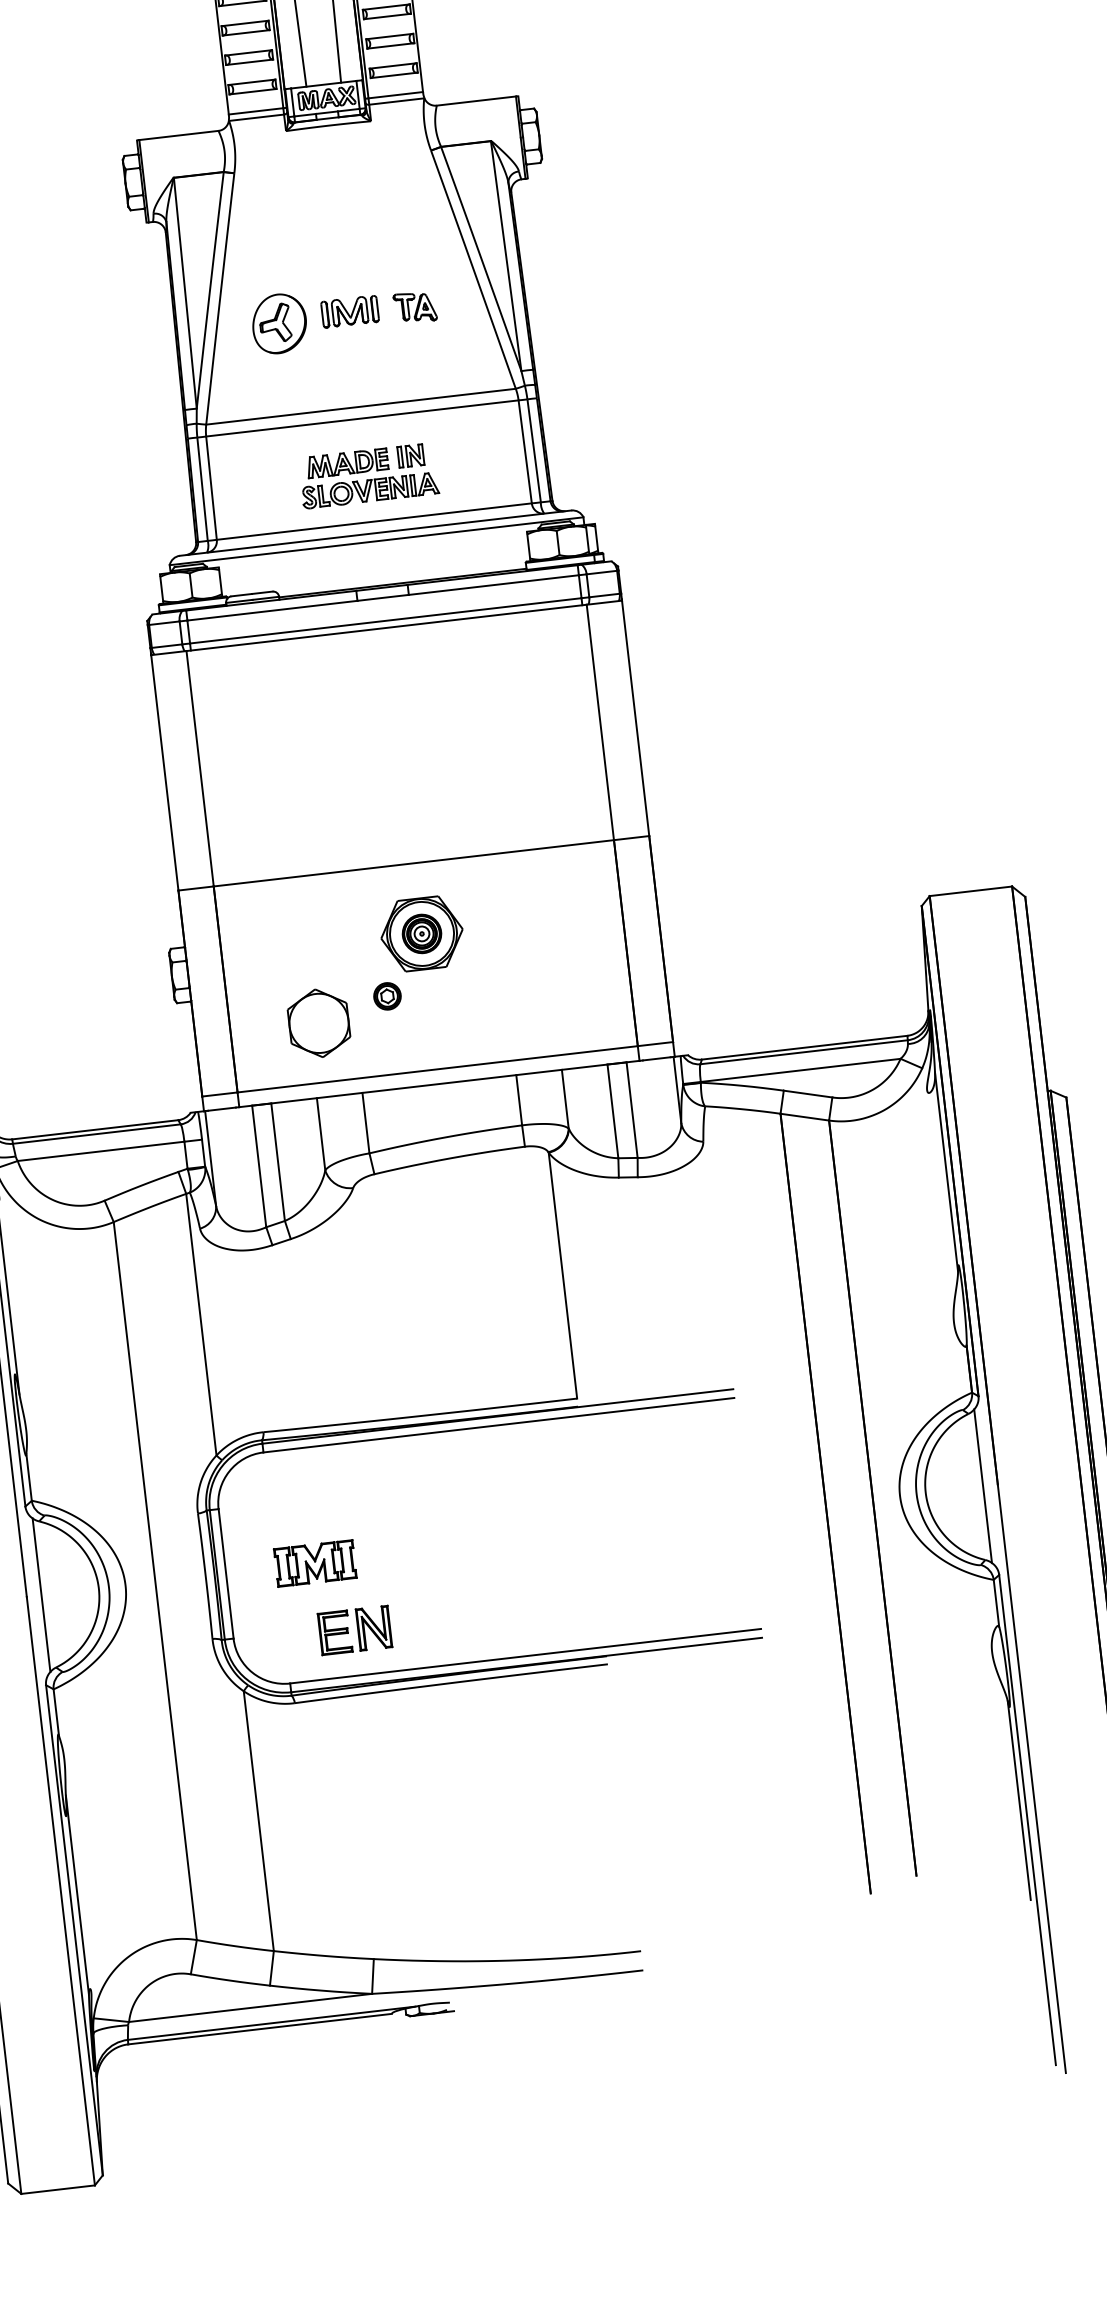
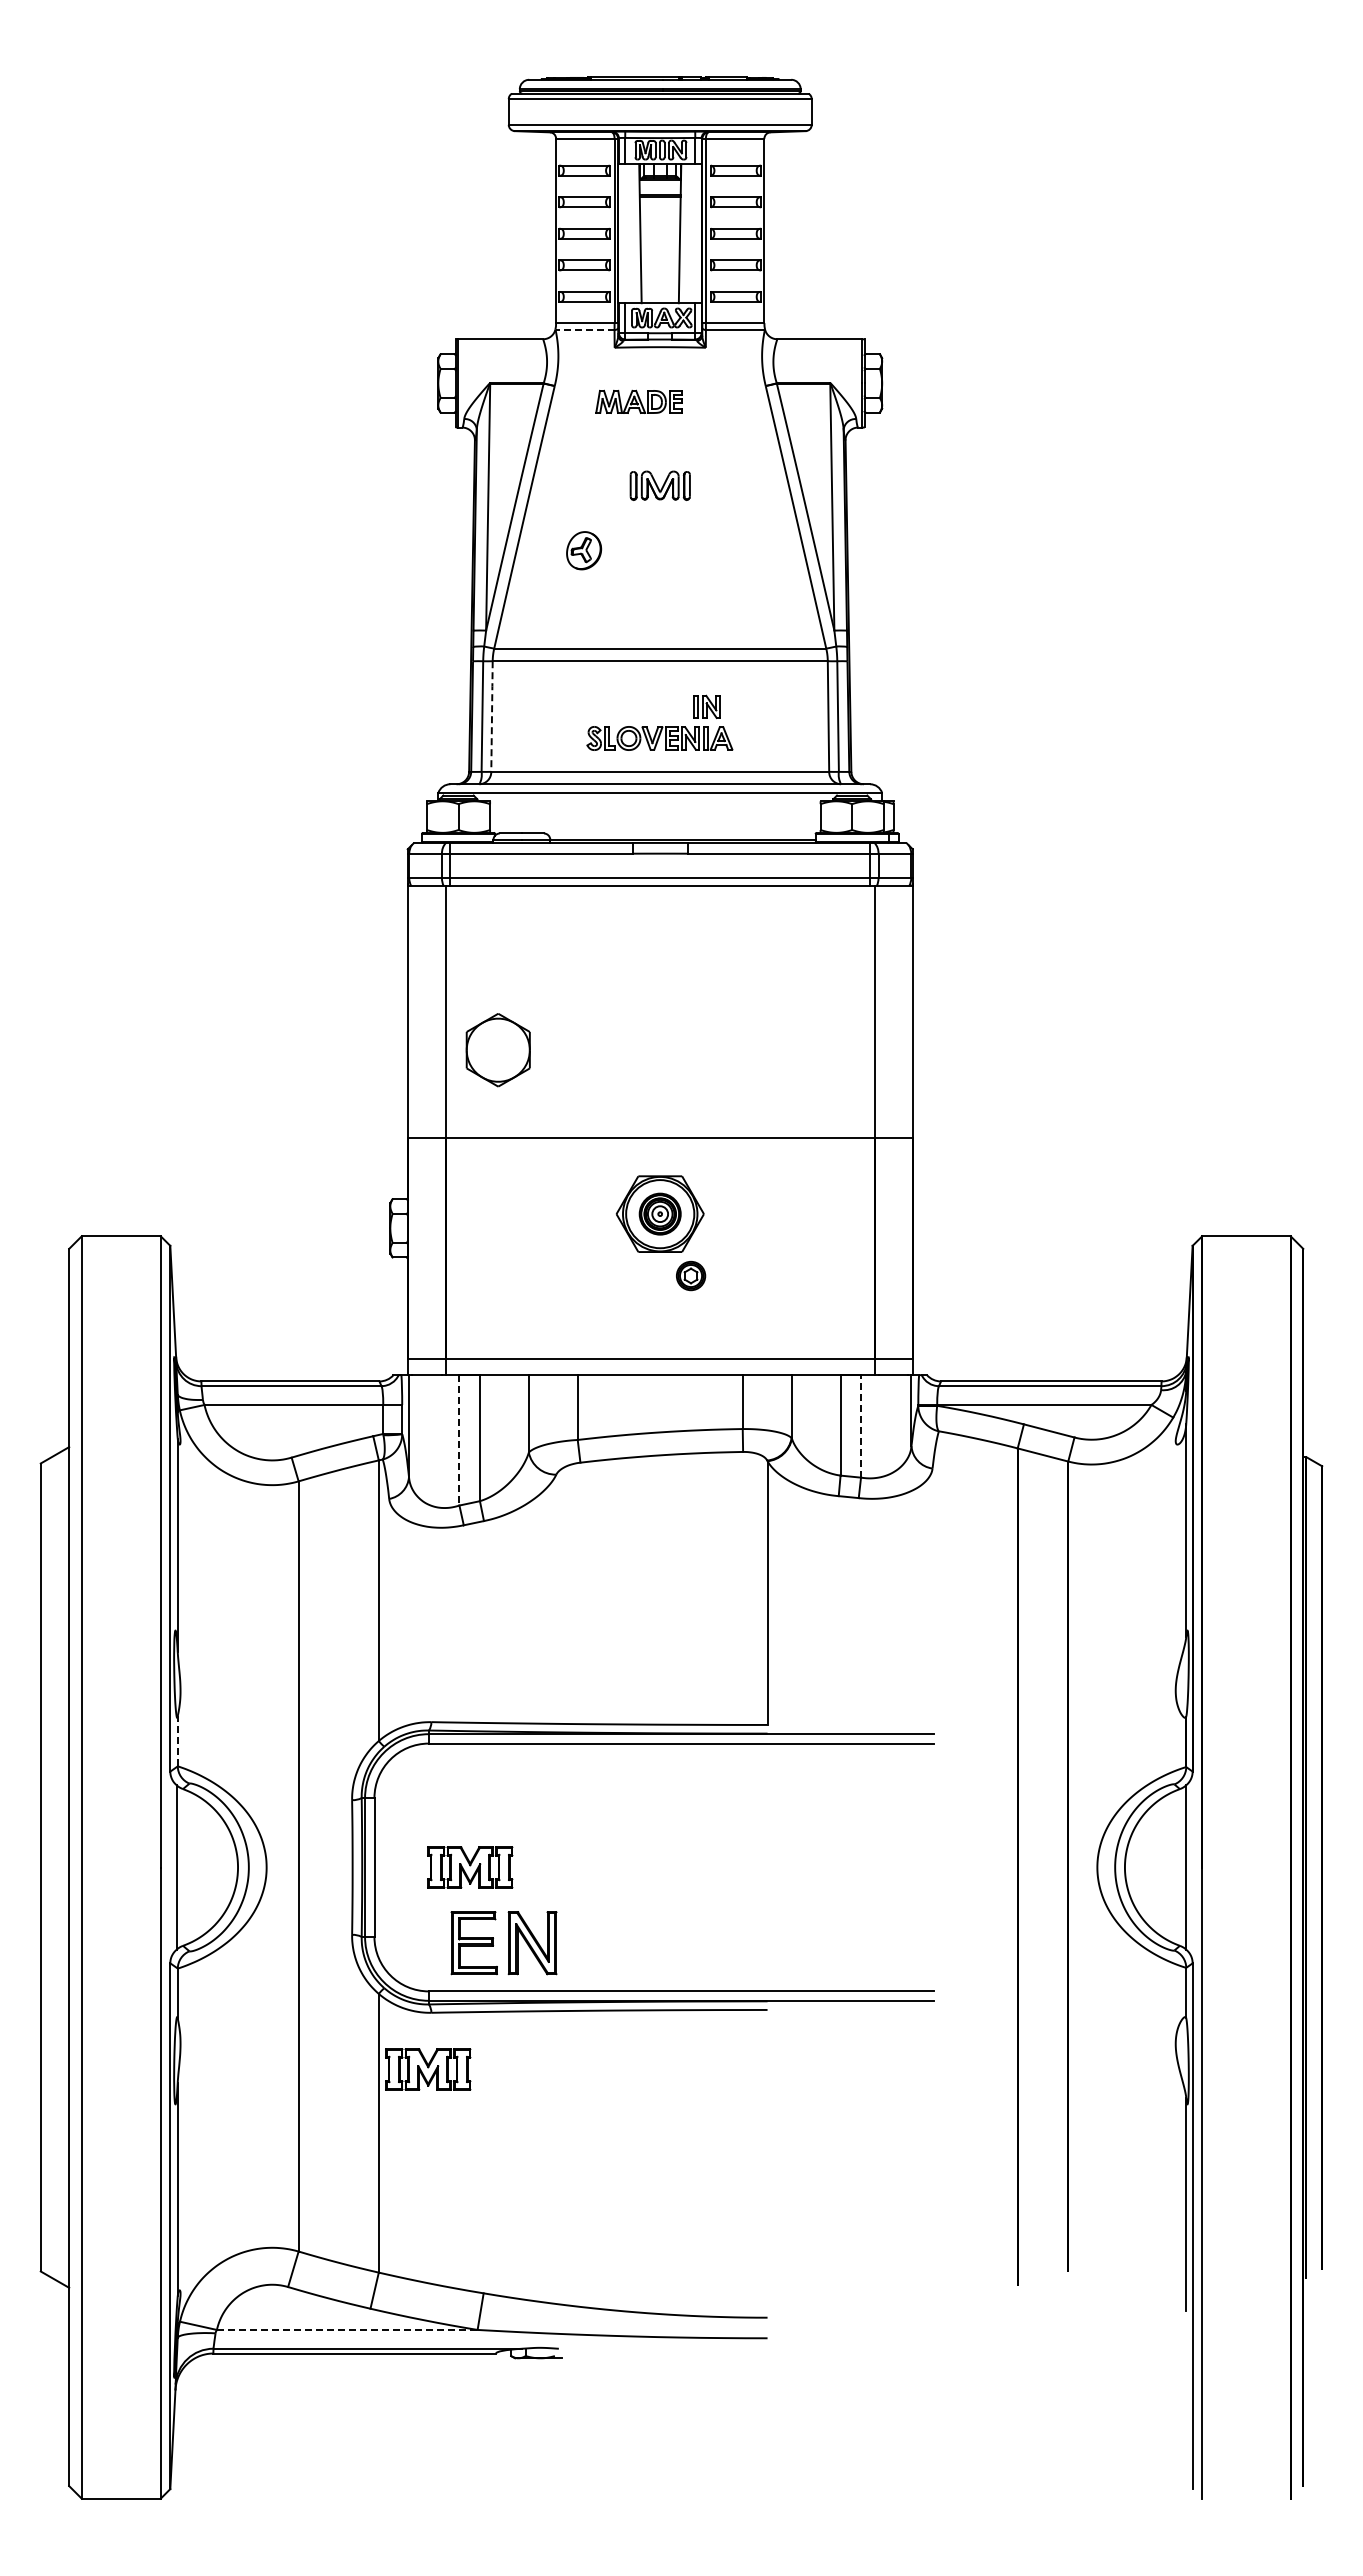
line: (255, 117) -> (584, 329), solid -> dashed
part: (415, 307) -> (729, 550), removed
part: (349, 311) -> (659, 485), moved
part: (278, 323) -> (583, 550), size x0.6
part: (346, 463) -> (638, 401), moved
line: (211, 488) -> (492, 716), solid -> dashed
part: (387, 995) -> (691, 1275), moved
part: (318, 1023) -> (497, 1050), moved
line: (632, 1109) -> (861, 1425), solid -> dashed
line: (259, 1166) -> (459, 1440), solid -> dashed
line: (28, 1477) -> (177, 1741), solid -> dashed
part: (354, 1630) -> (503, 1943), size x1.4
part: (298, 1756) -> (428, 2069), added
line: (250, 2007) -> (347, 2329), solid -> dashed

